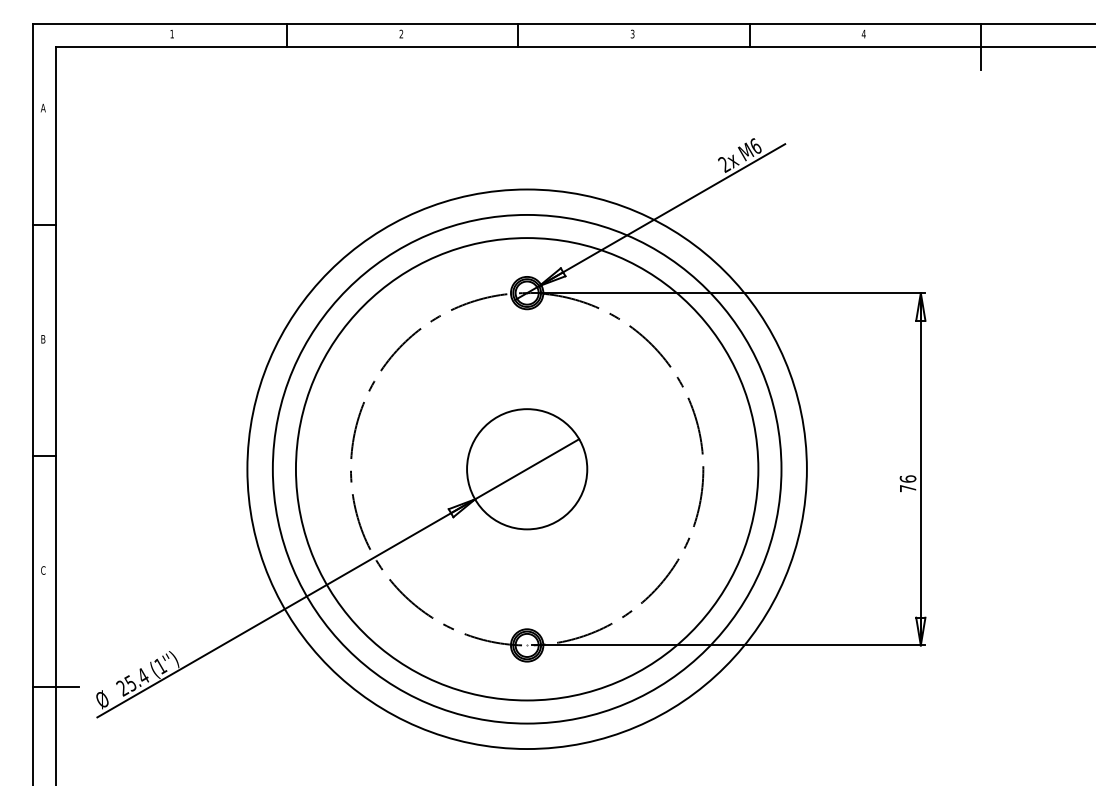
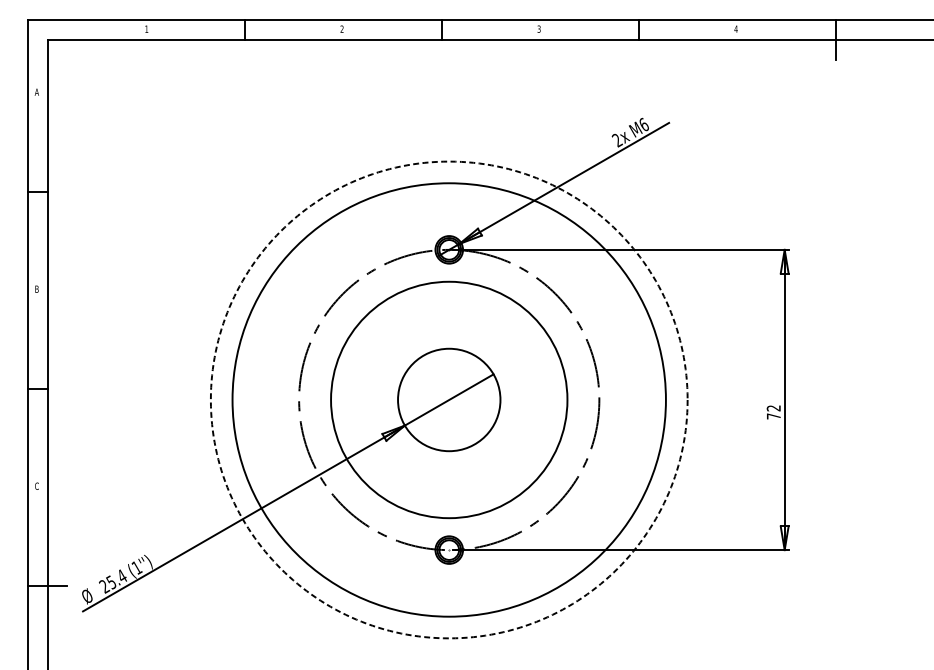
circle: (526, 469) -> (448, 400), size x0.6
circle: (526, 469) -> (448, 400), solid -> dashed
text: (907, 478) -> (773, 407), 76 -> 72

